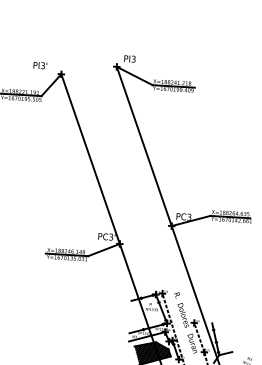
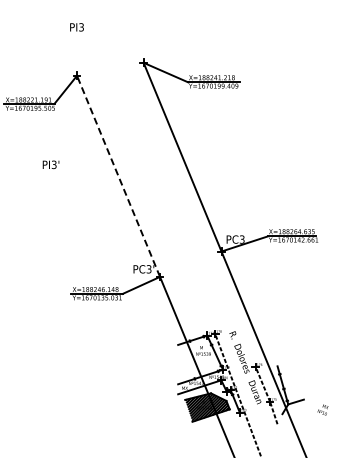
text: (129, 59) -> (76, 27), moved
text: (39, 65) -> (50, 164), moved
line: (90, 159) -> (118, 176), solid -> dashed

